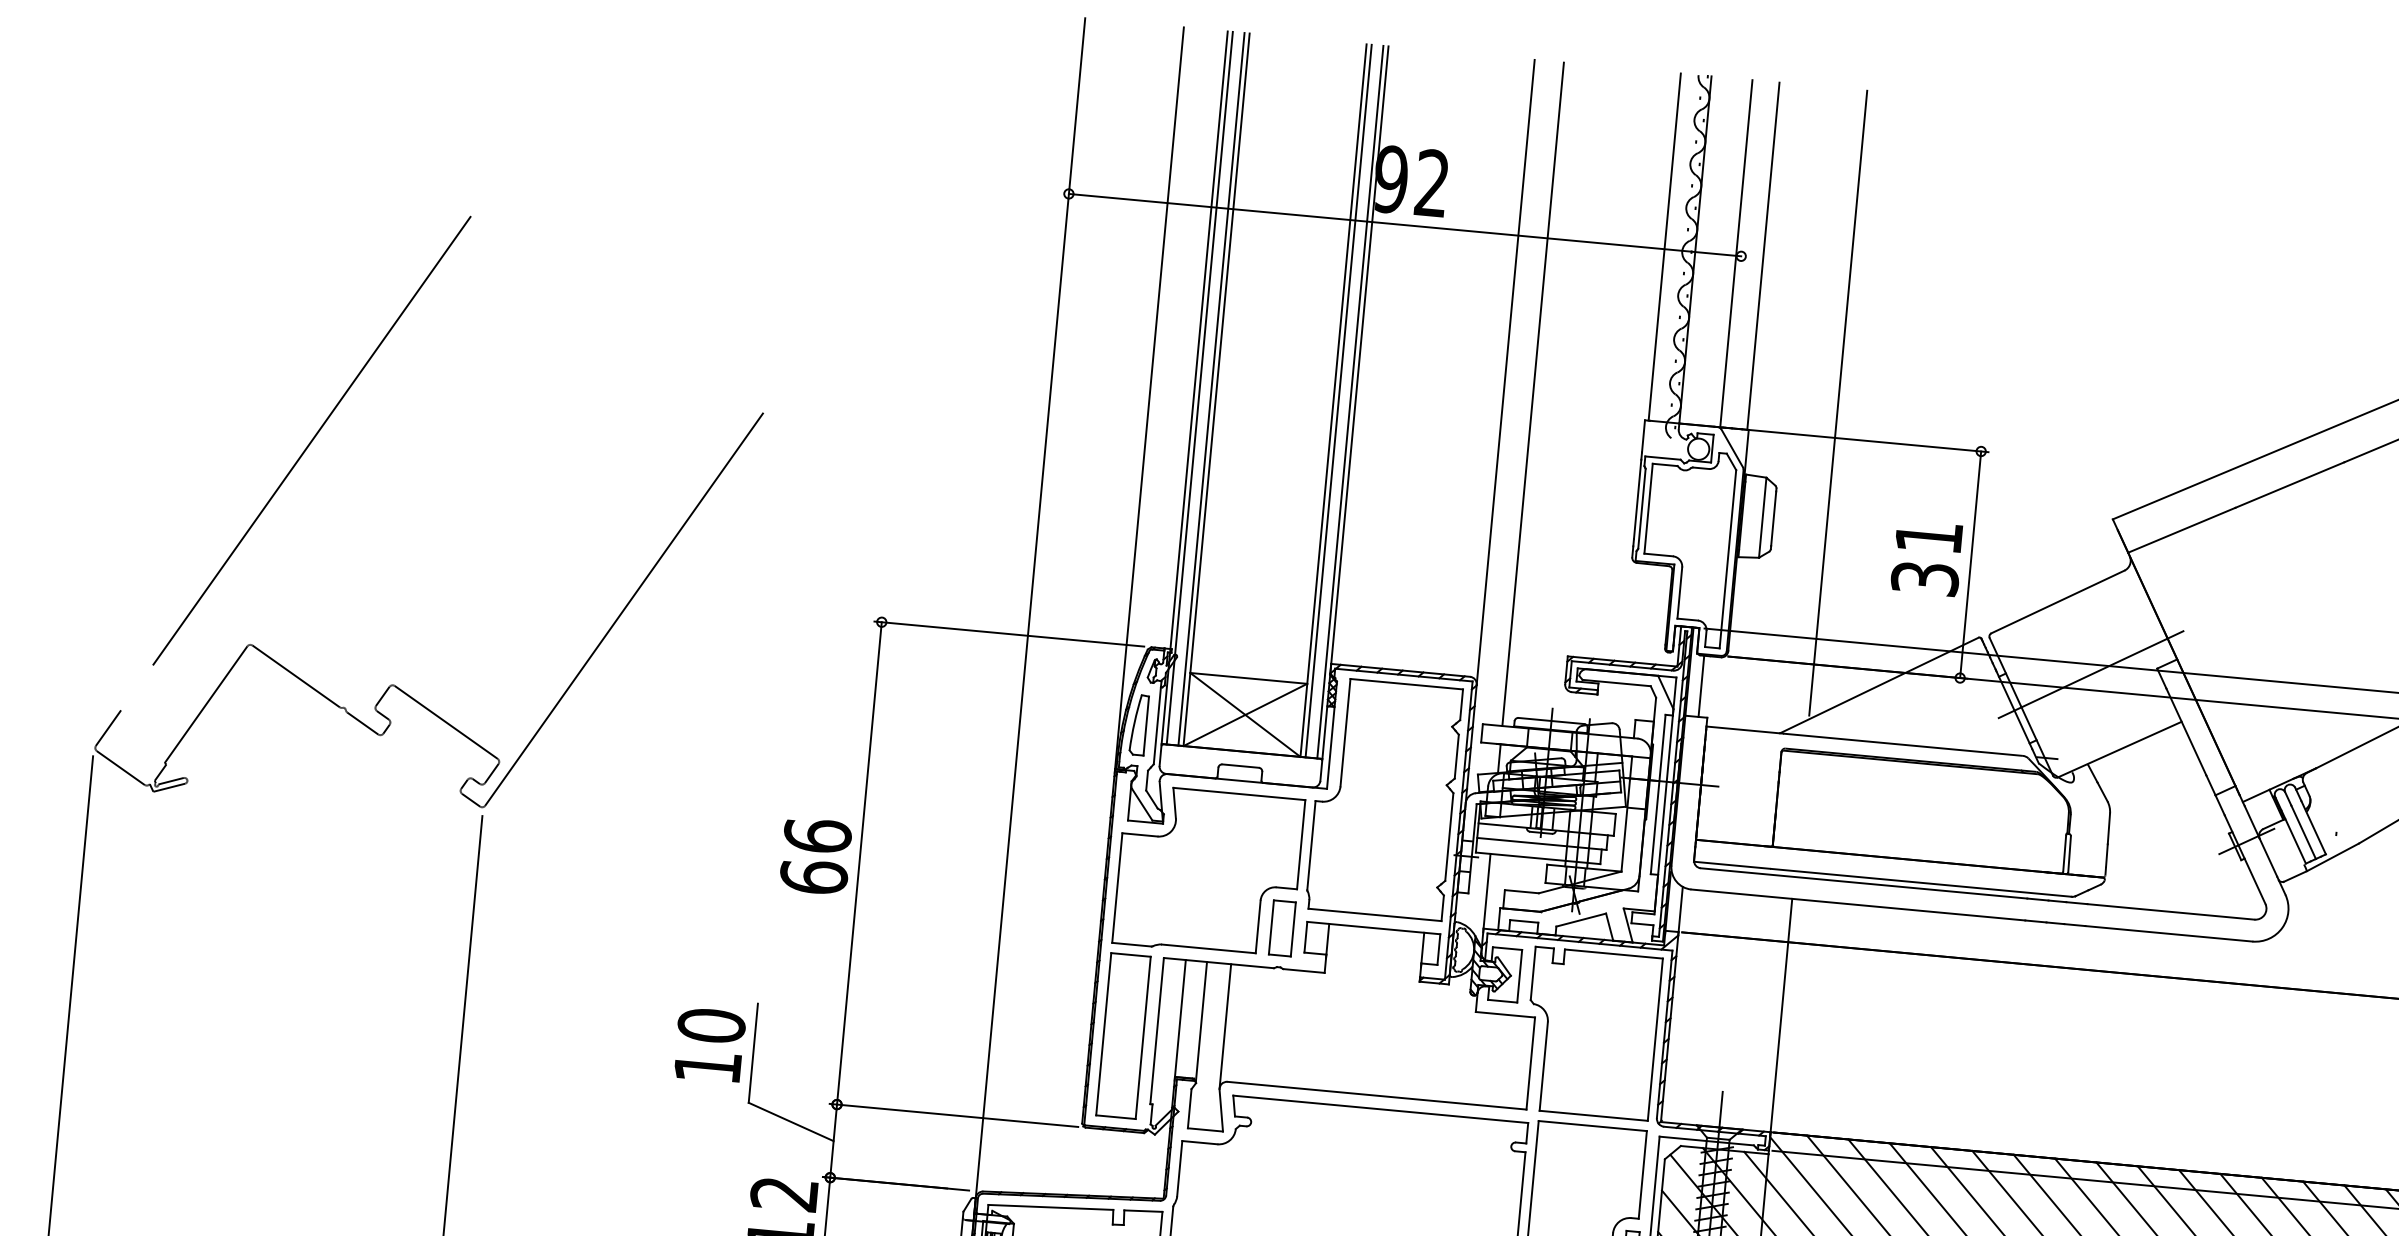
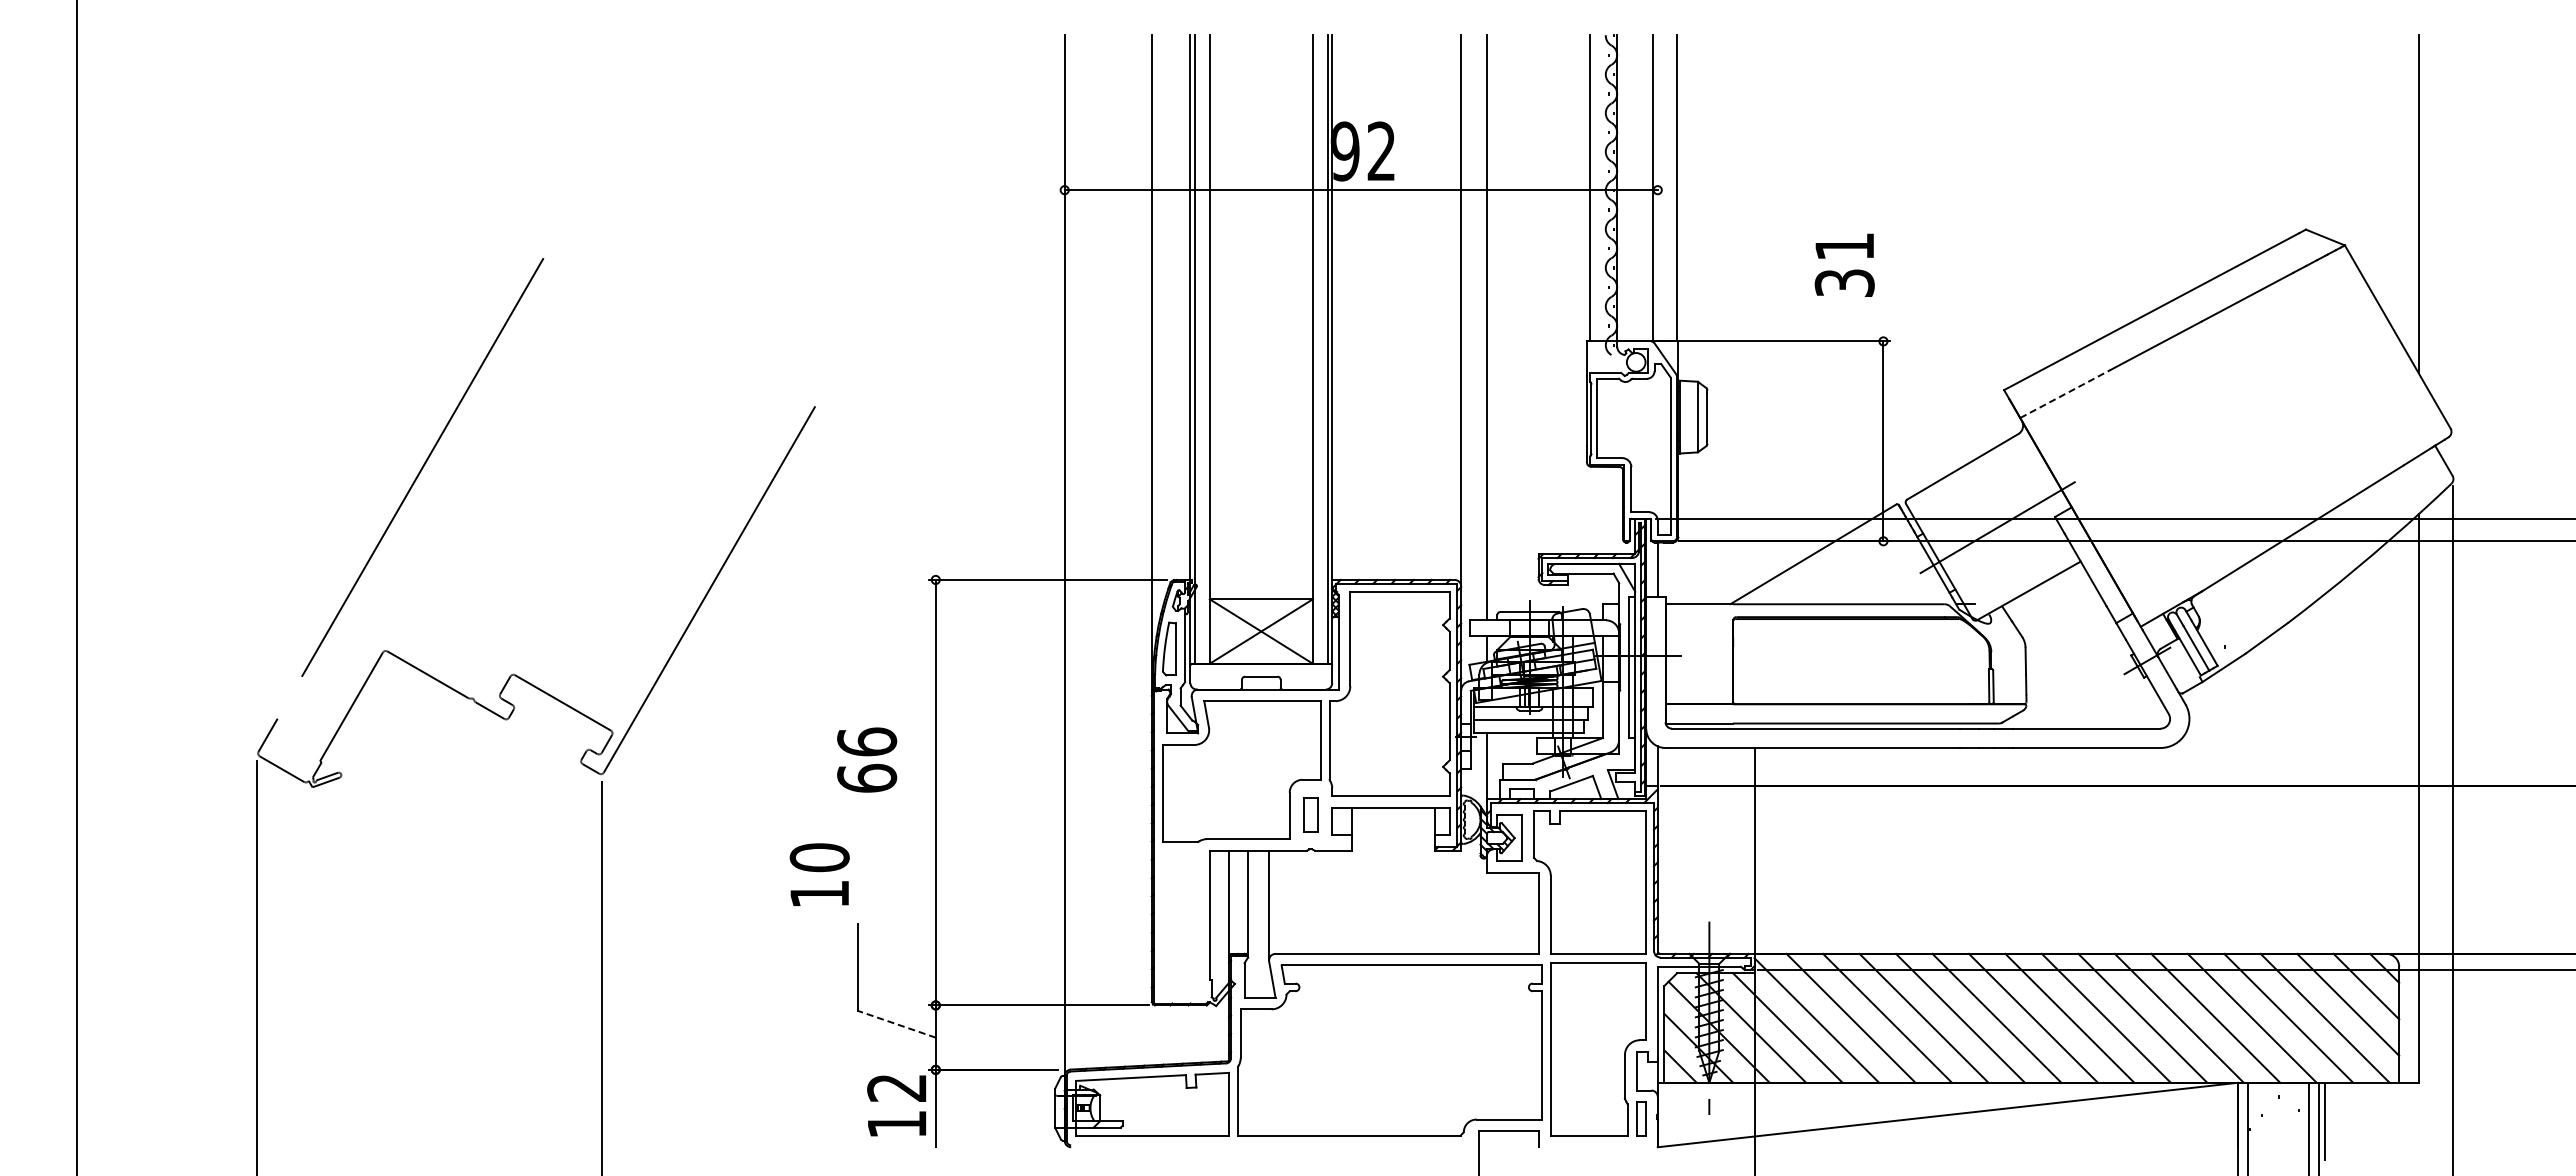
line: (1211, 389) -> (1205, 349), removed
line: (1338, 401) -> (1317, 349), removed
line: (1838, 402) -> (1754, 310), removed
line: (2182, 529) -> (2065, 393), solid -> dashed
text: (1926, 557) -> (1844, 264), moved
text: (816, 855) -> (867, 759), moved
part: (1281, 927) -> (1310, 814), size x0.7
part: (1123, 1036) -> (1180, 922), removed
text: (709, 1044) -> (819, 874), moved
line: (791, 1122) -> (897, 1024), solid -> dashed

